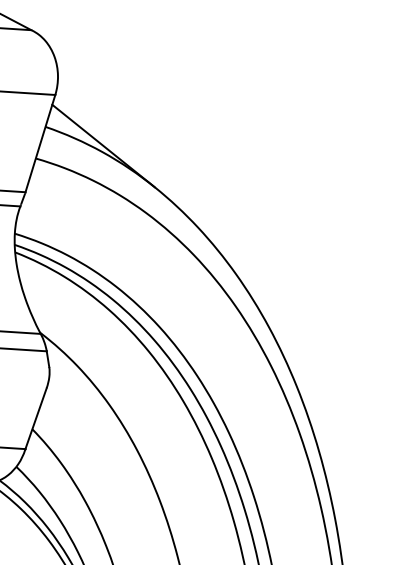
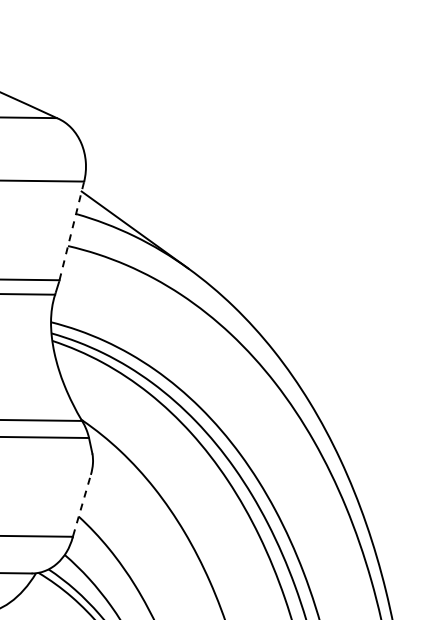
line: (40, 143) -> (71, 230), solid -> dashed
line: (35, 418) -> (81, 505), solid -> dashed

